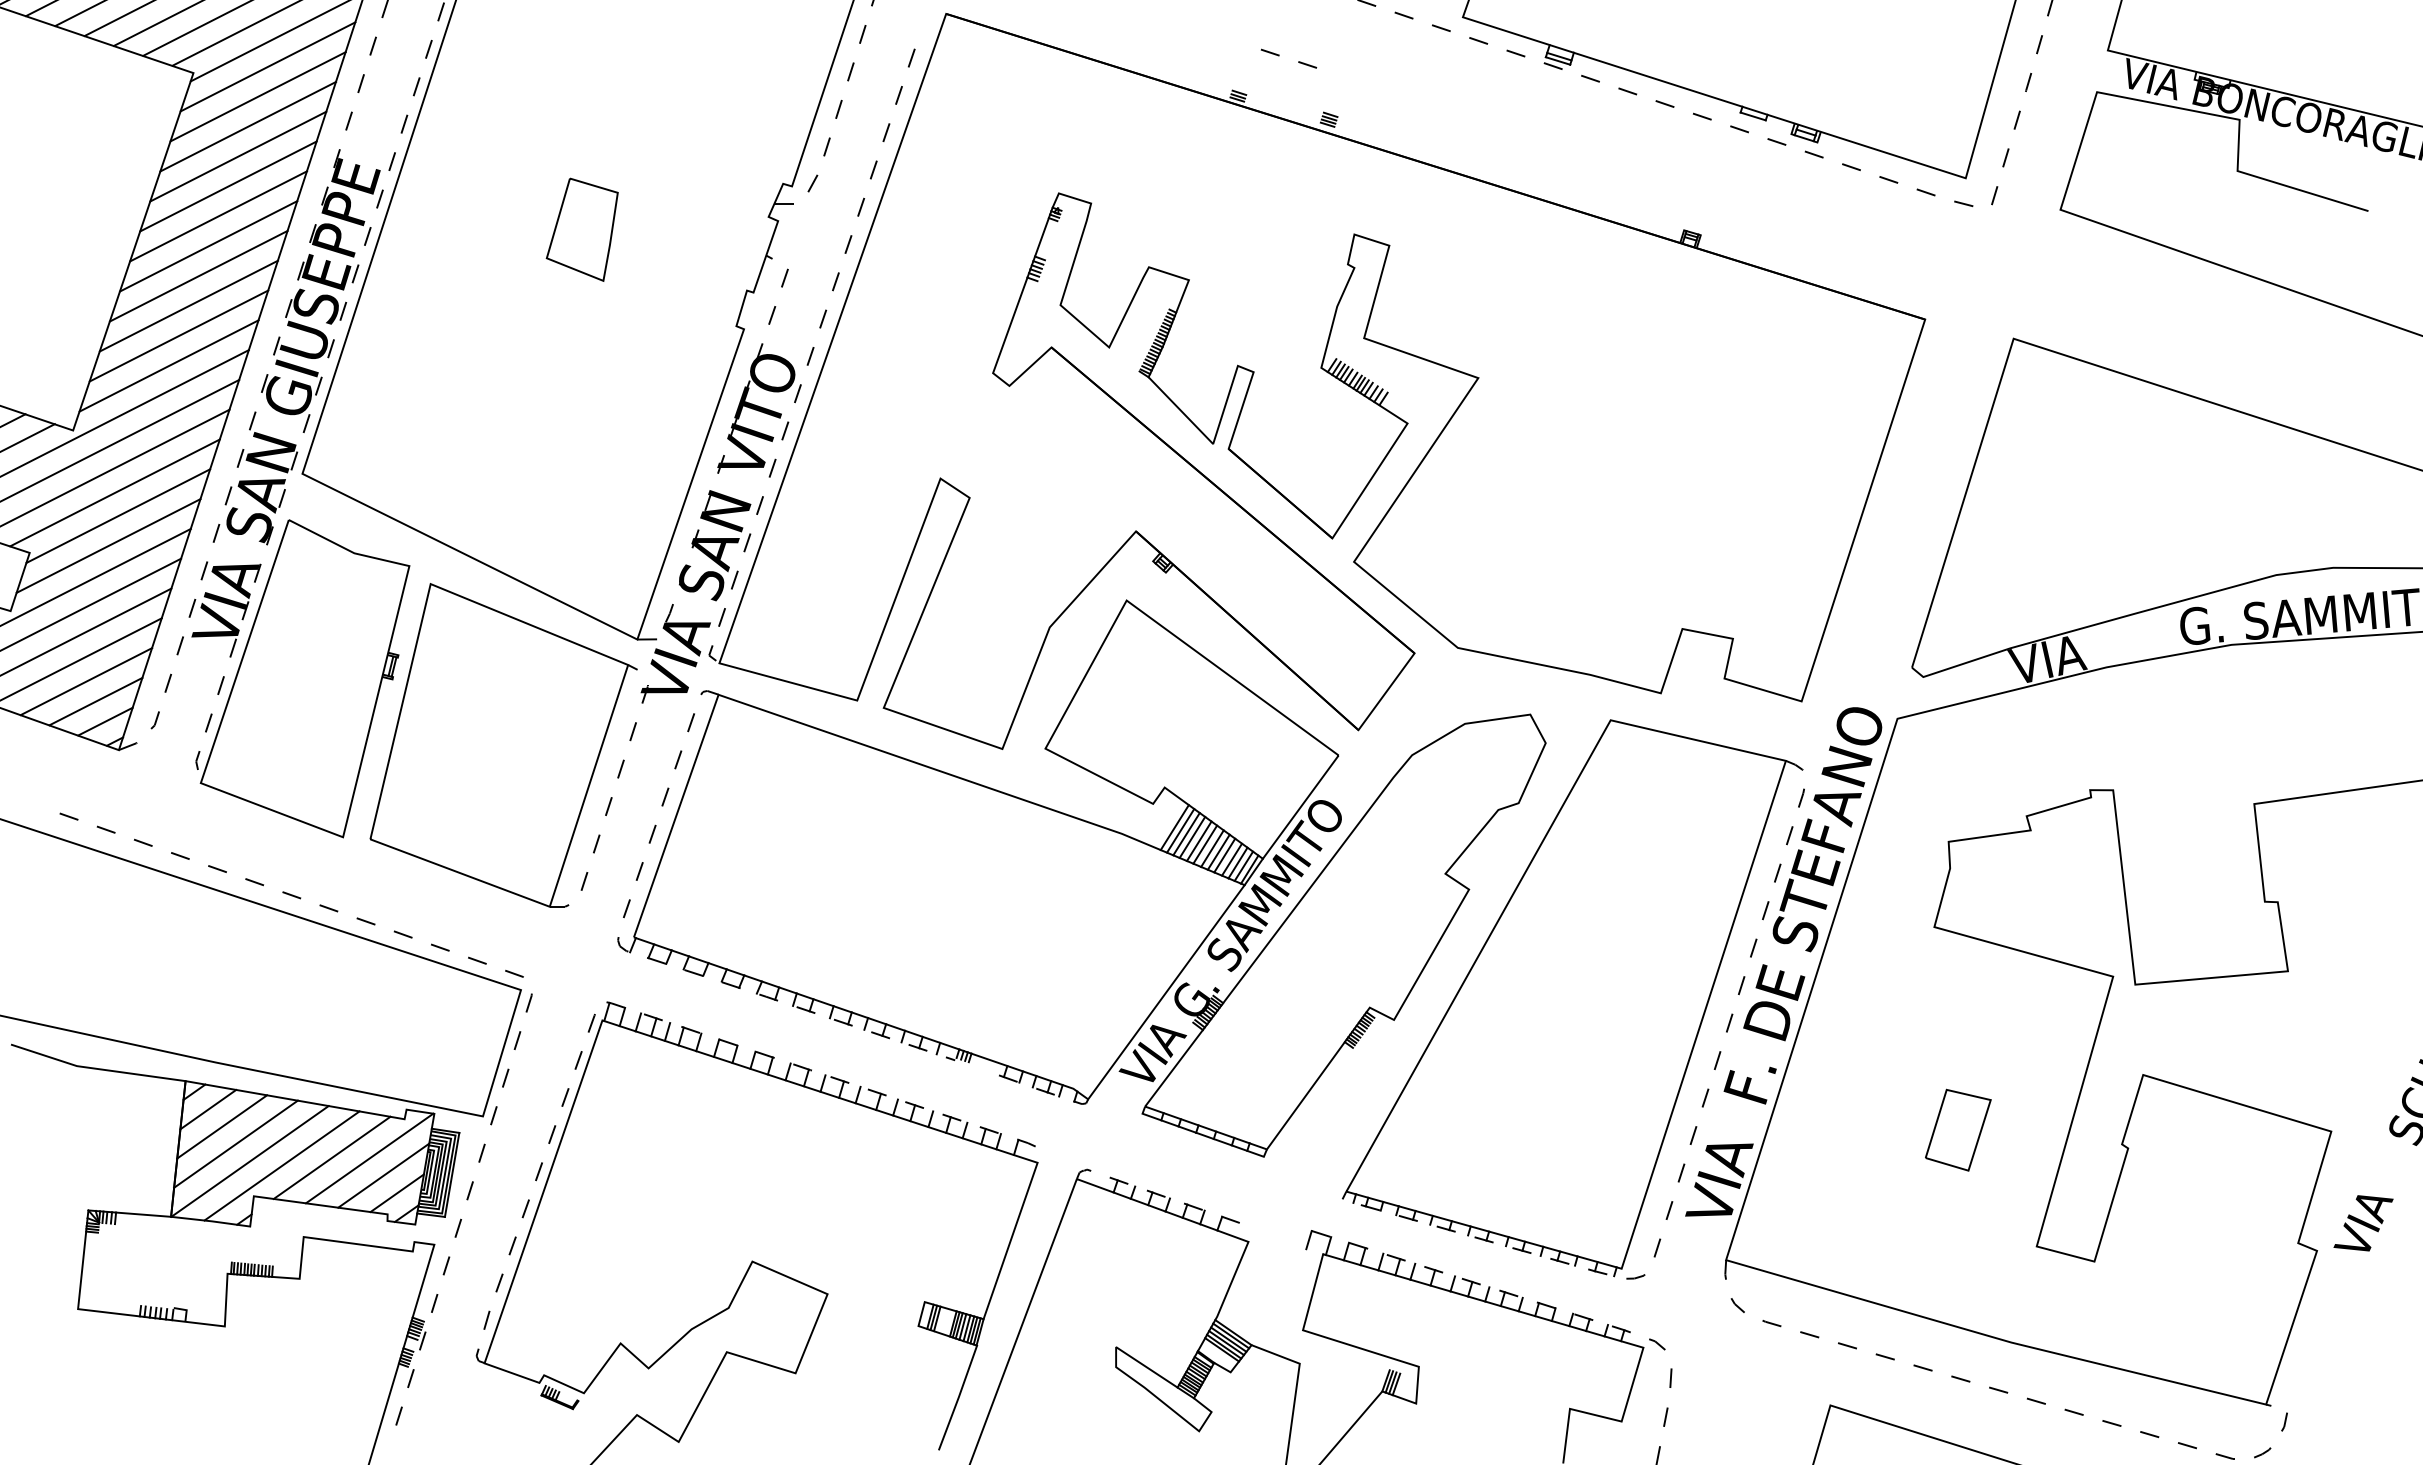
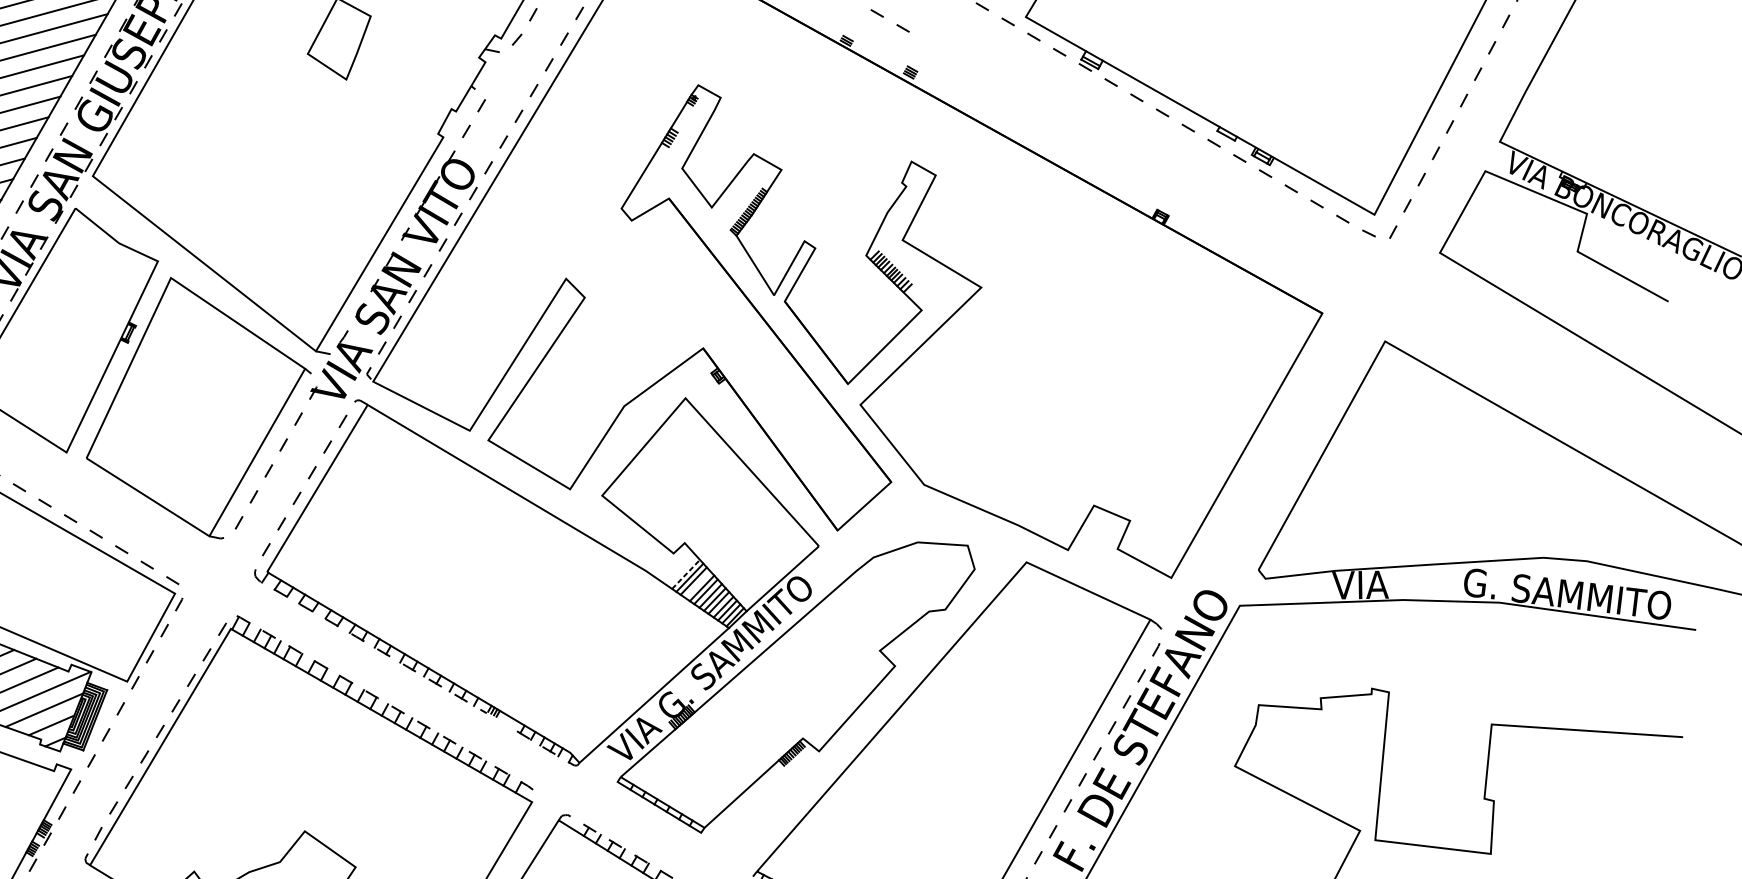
line: (1175, 827) -> (686, 574), solid -> dashed
line: (1192, 836) -> (697, 583), removed

